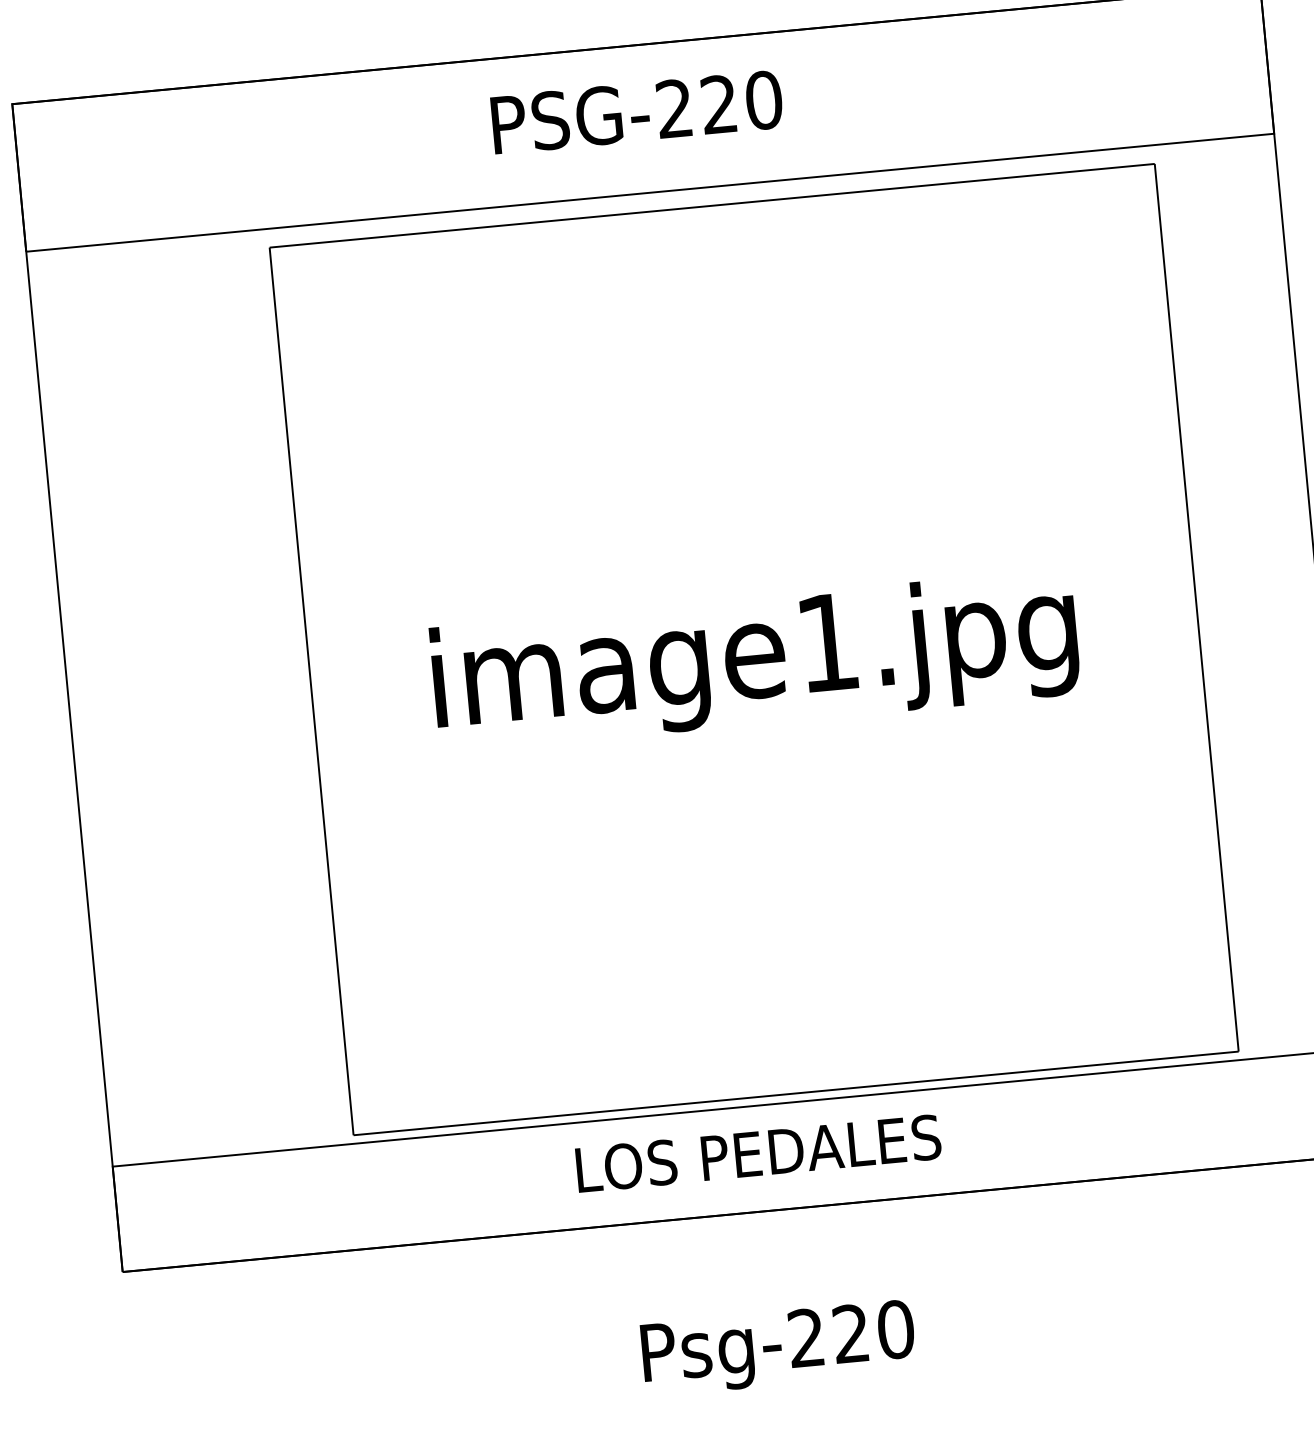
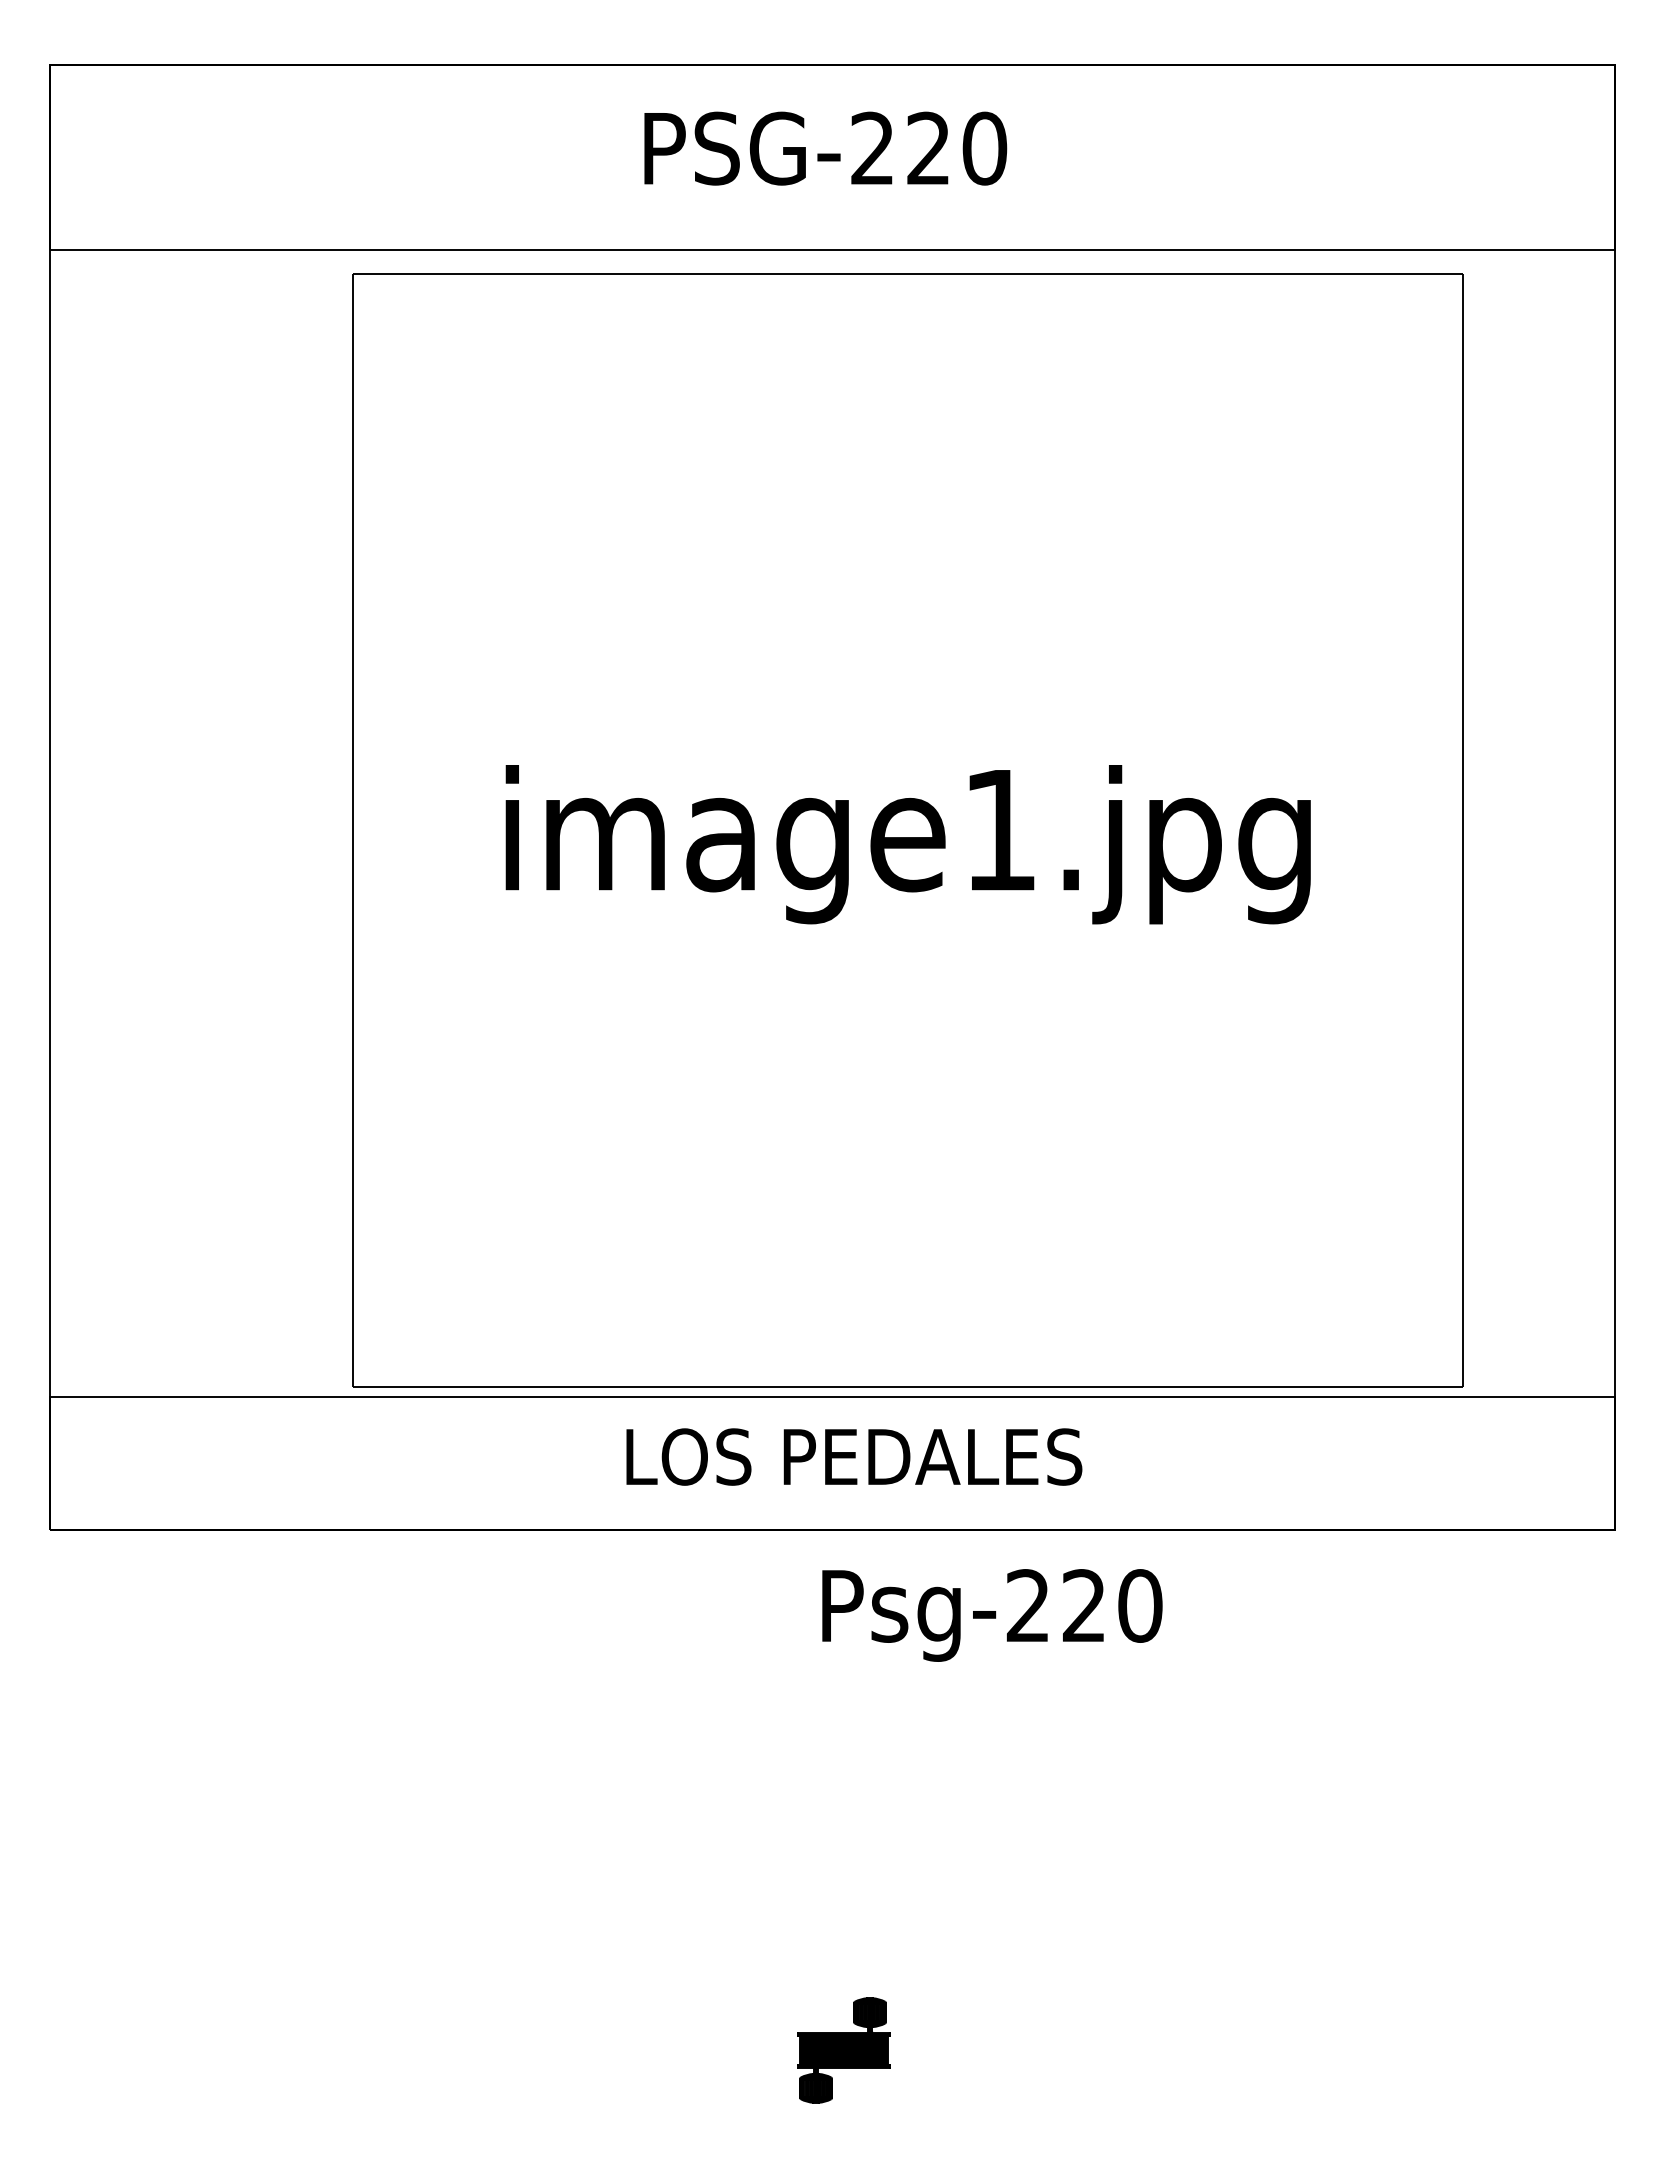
text: (778, 1348) -> (992, 1615), moved

